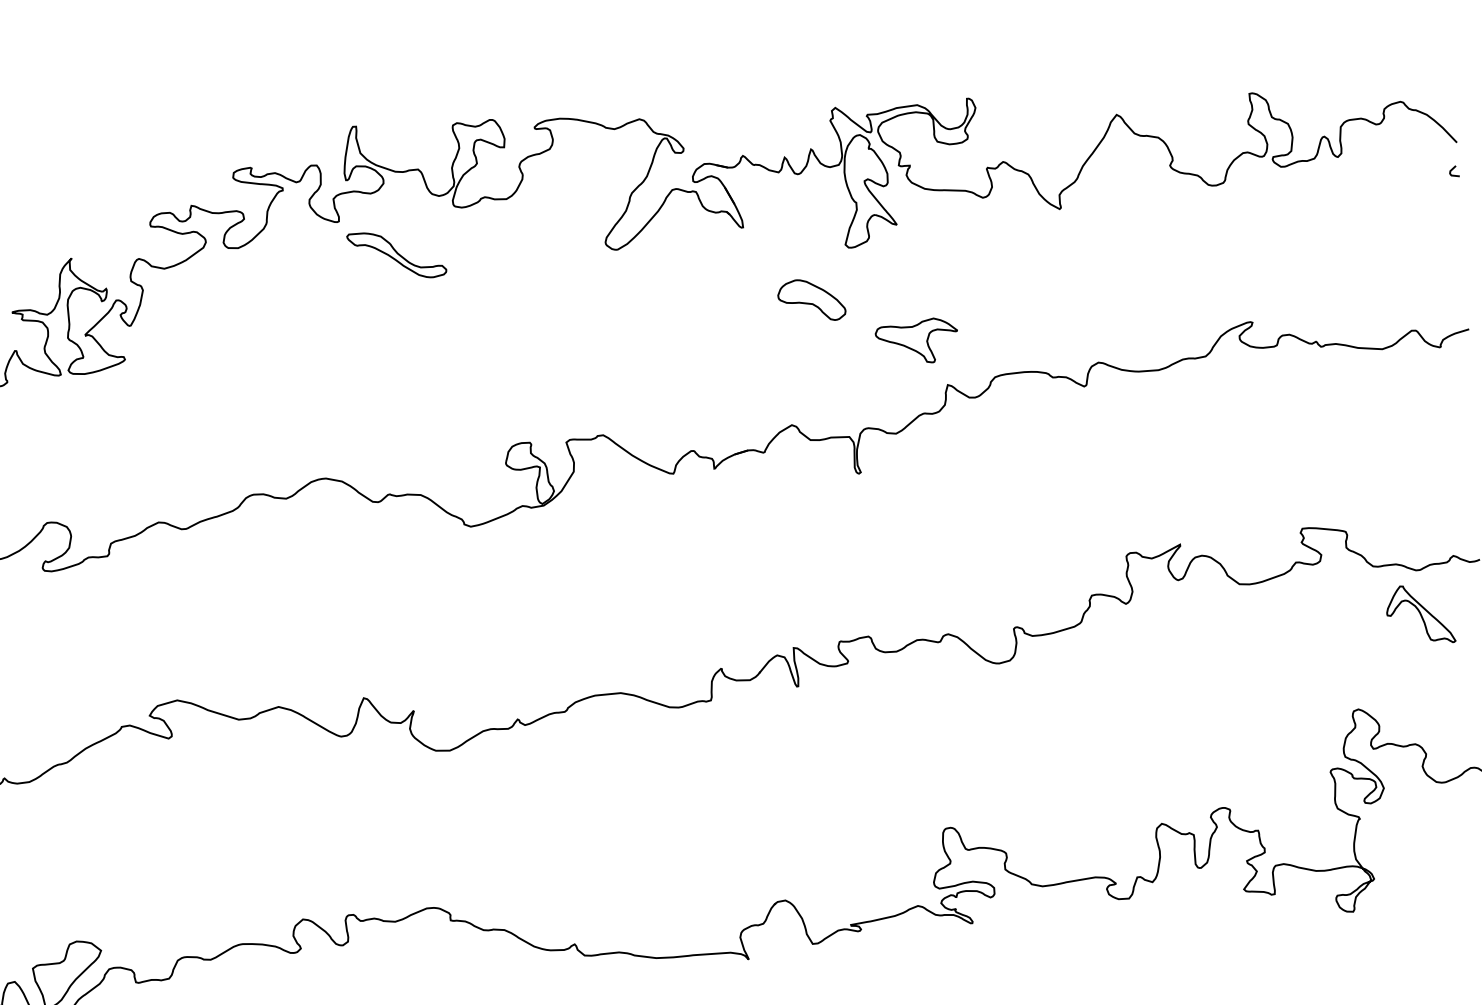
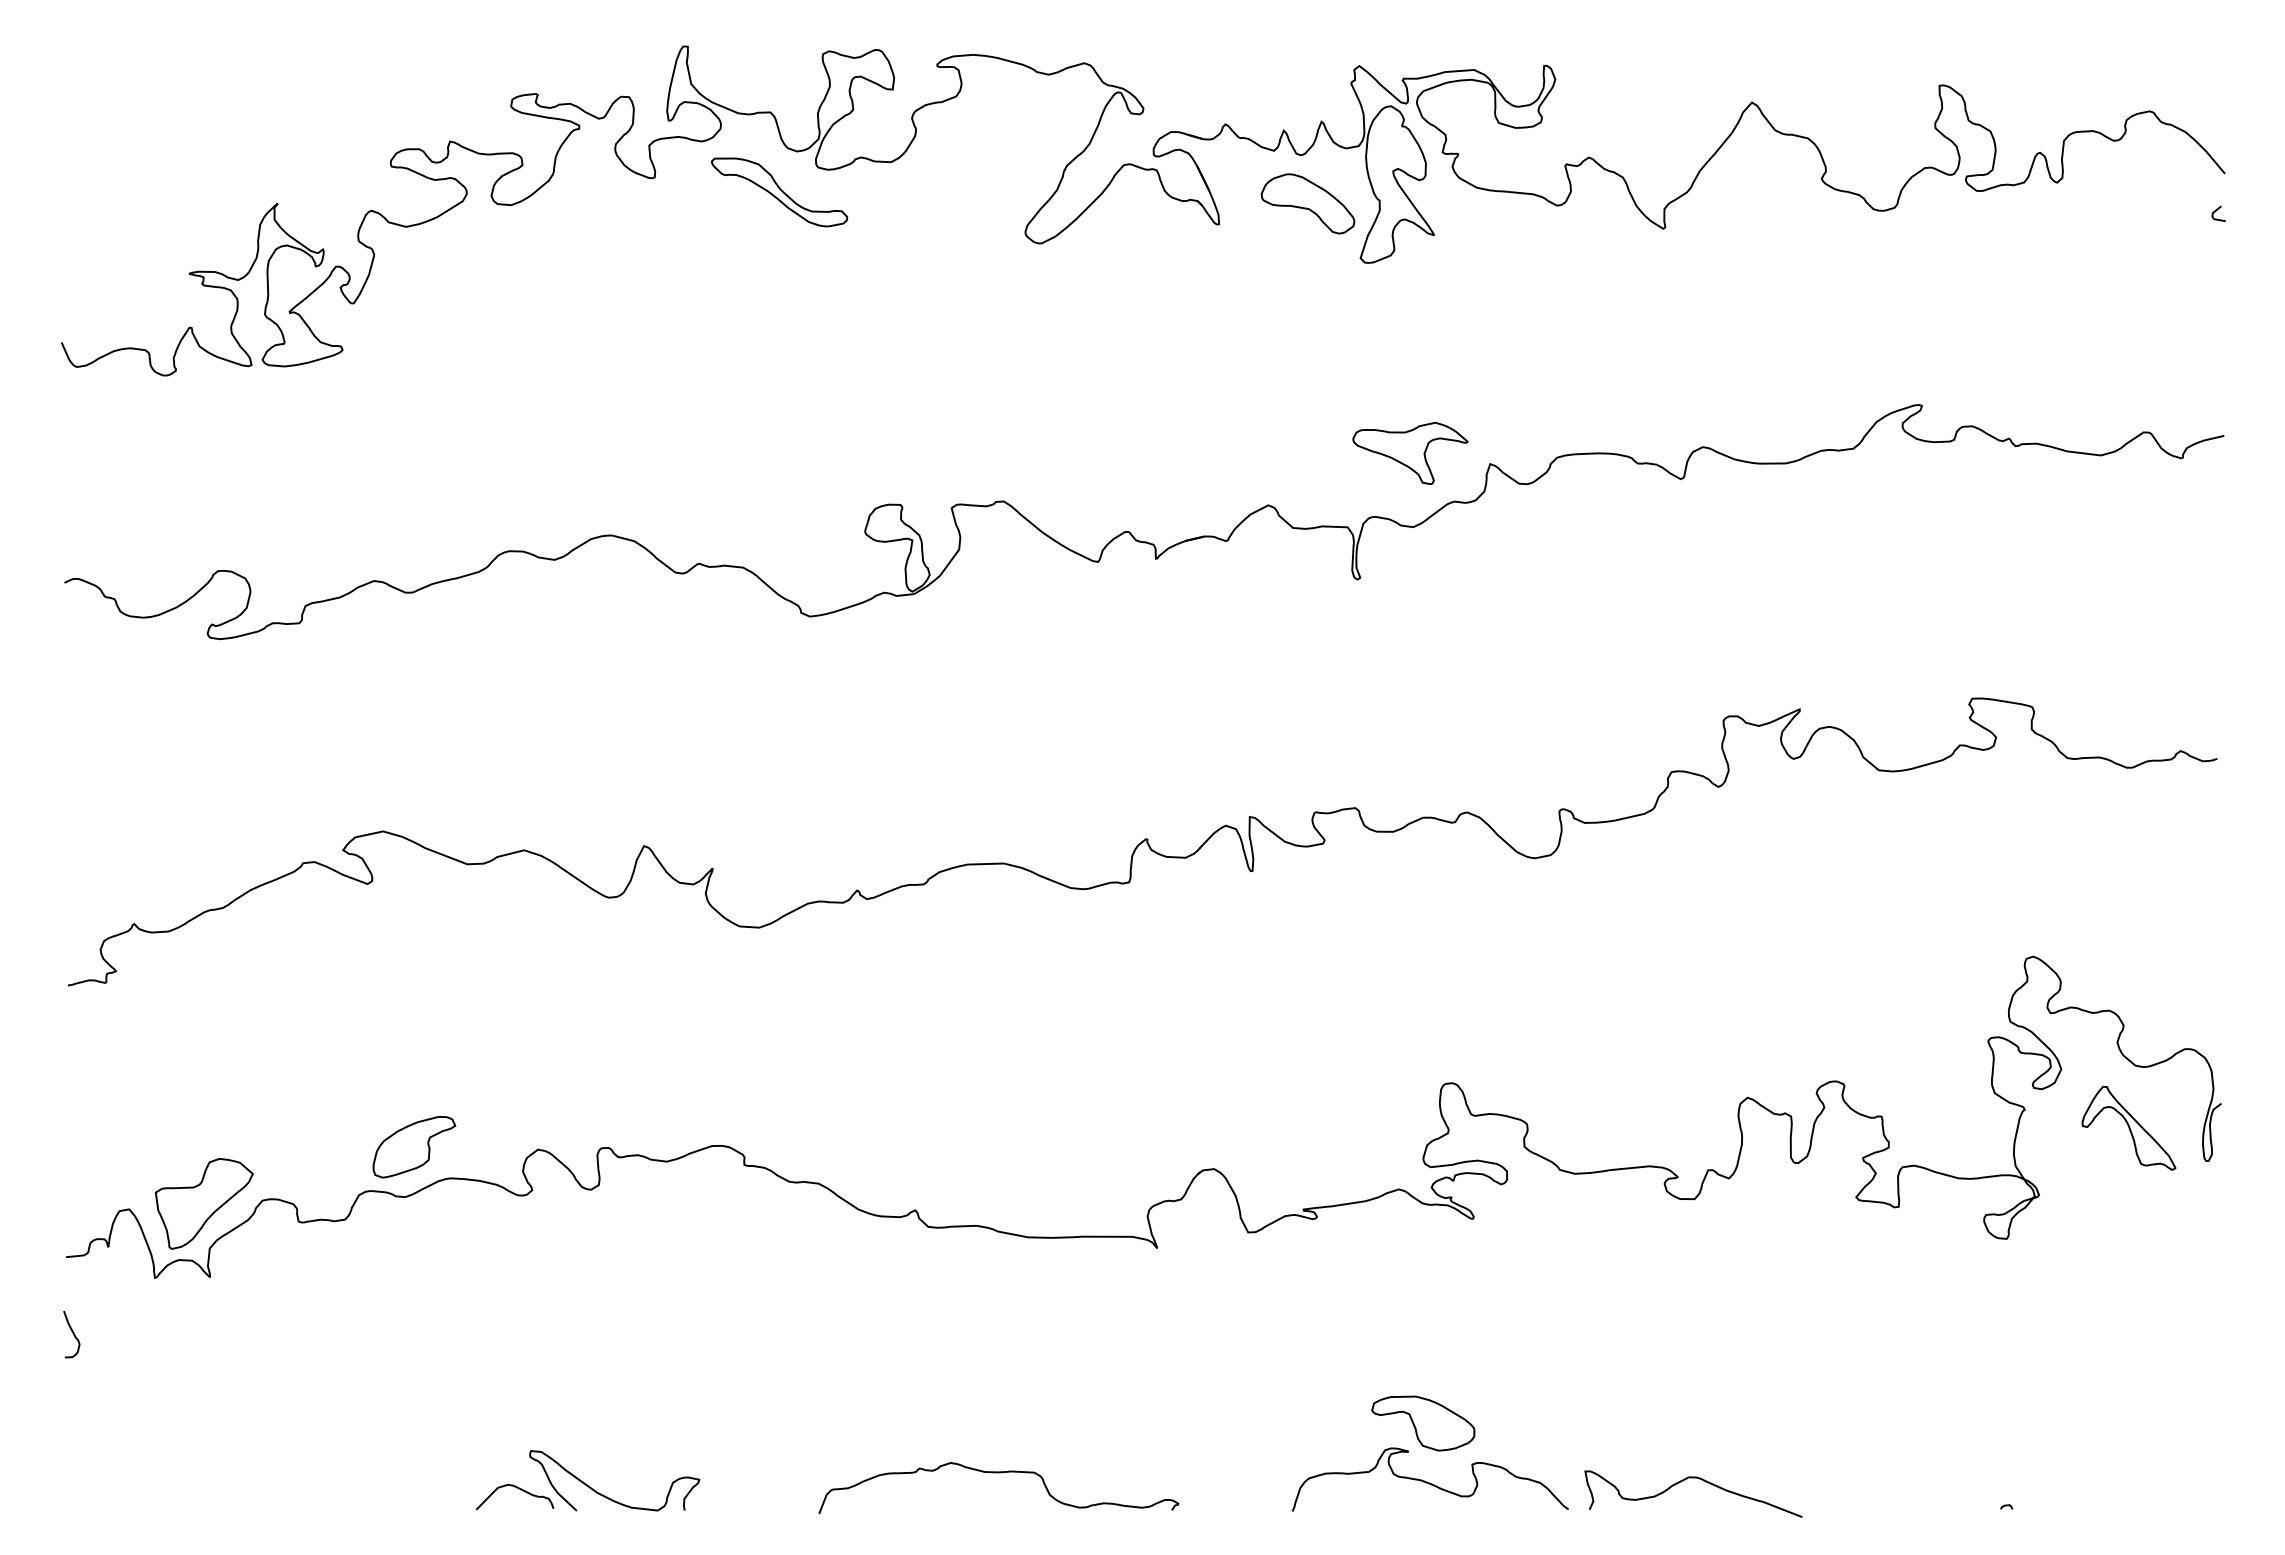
part: (396, 255) -> (779, 192), moved
part: (811, 300) -> (1307, 203), moved
part: (917, 340) -> (1410, 452), moved
part: (1420, 614) -> (2128, 1127), moved
part: (214, 923) -> (414, 1147), added

